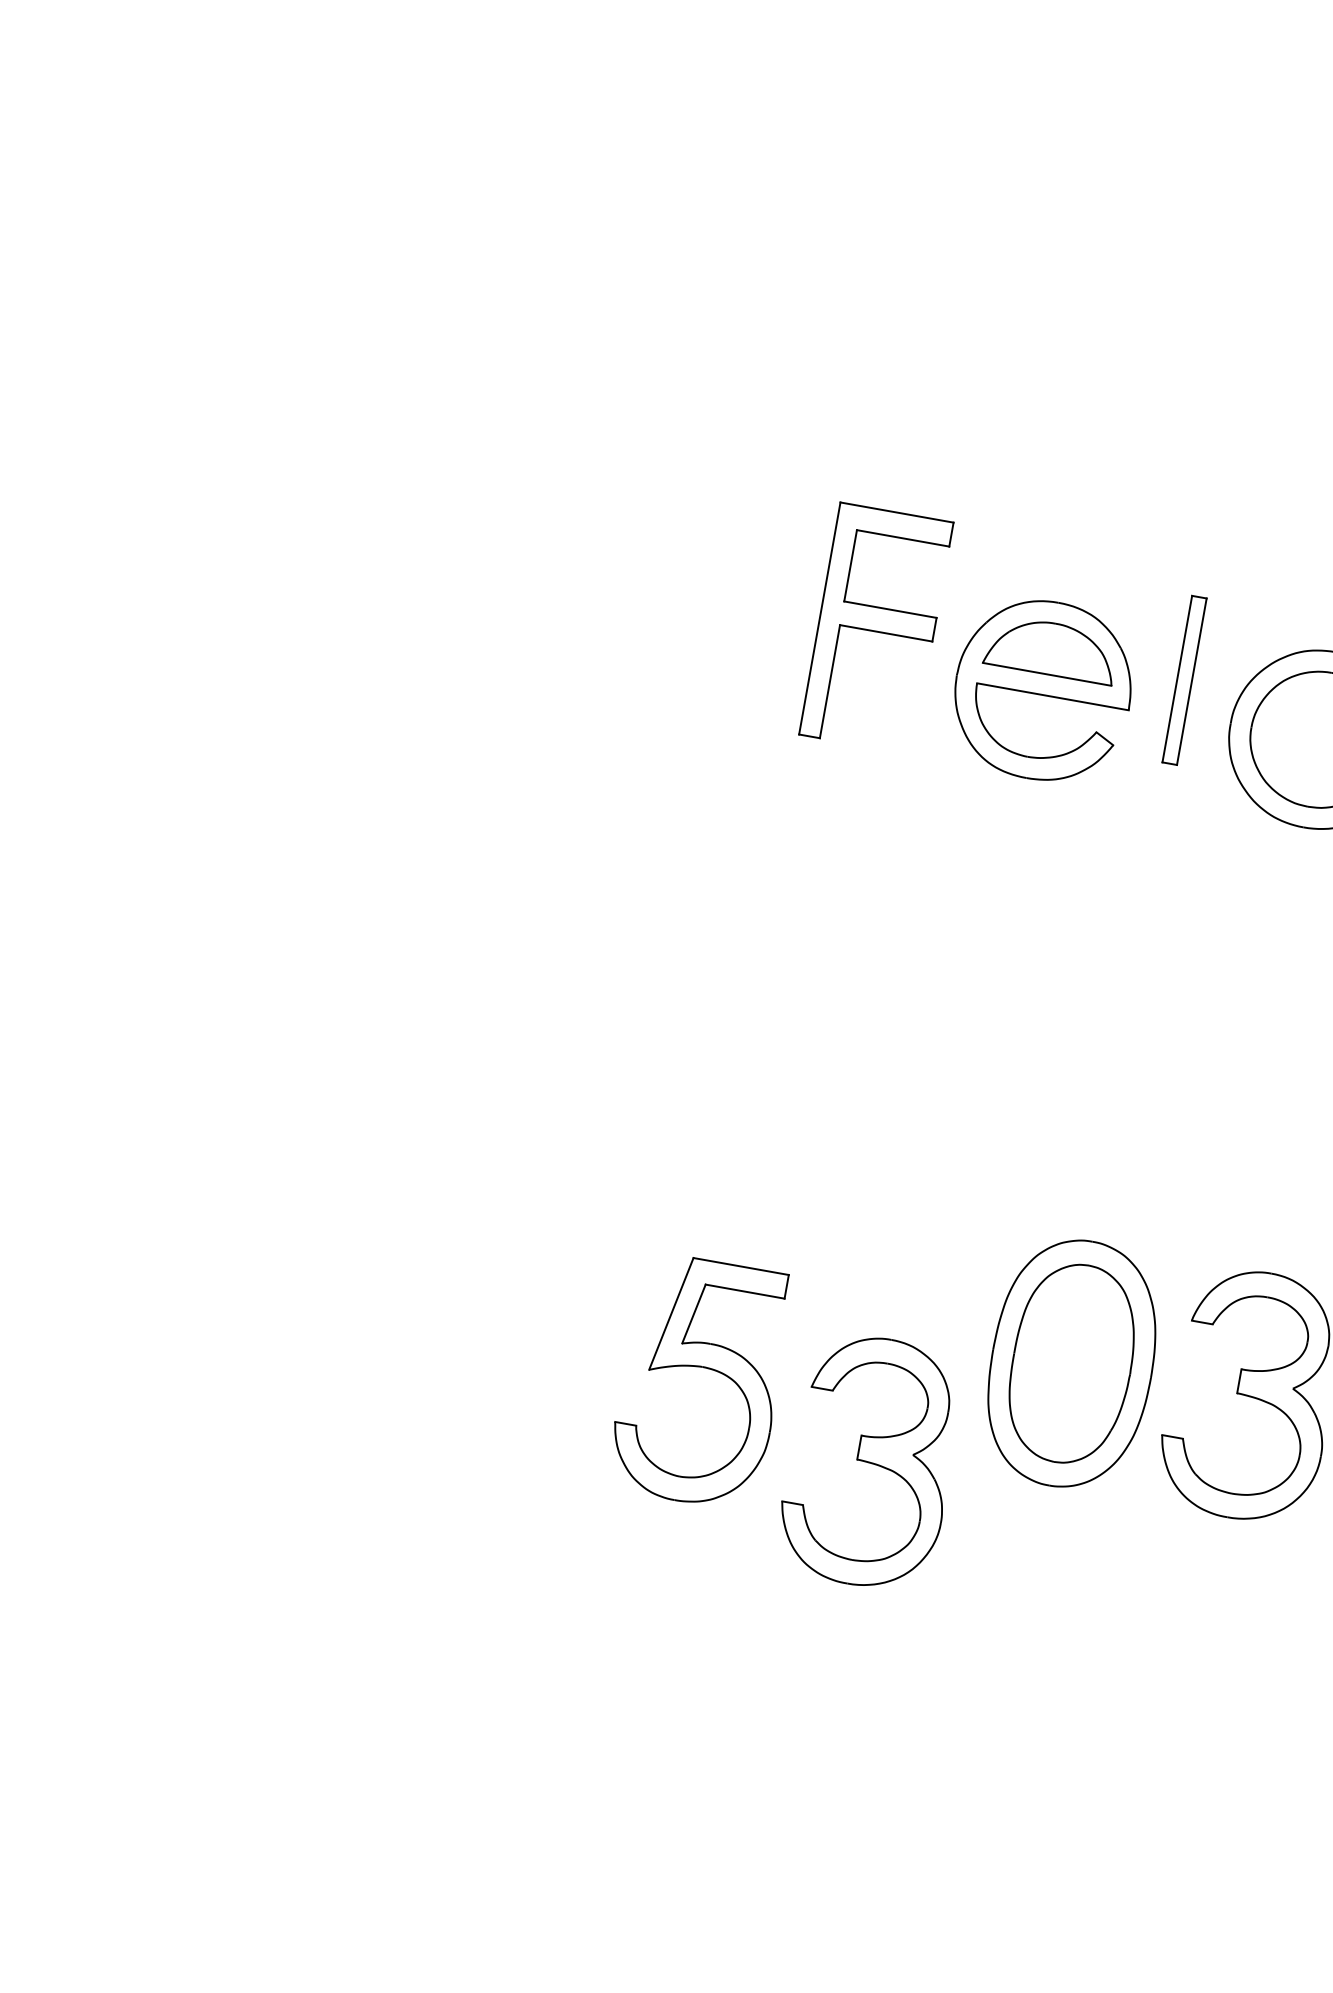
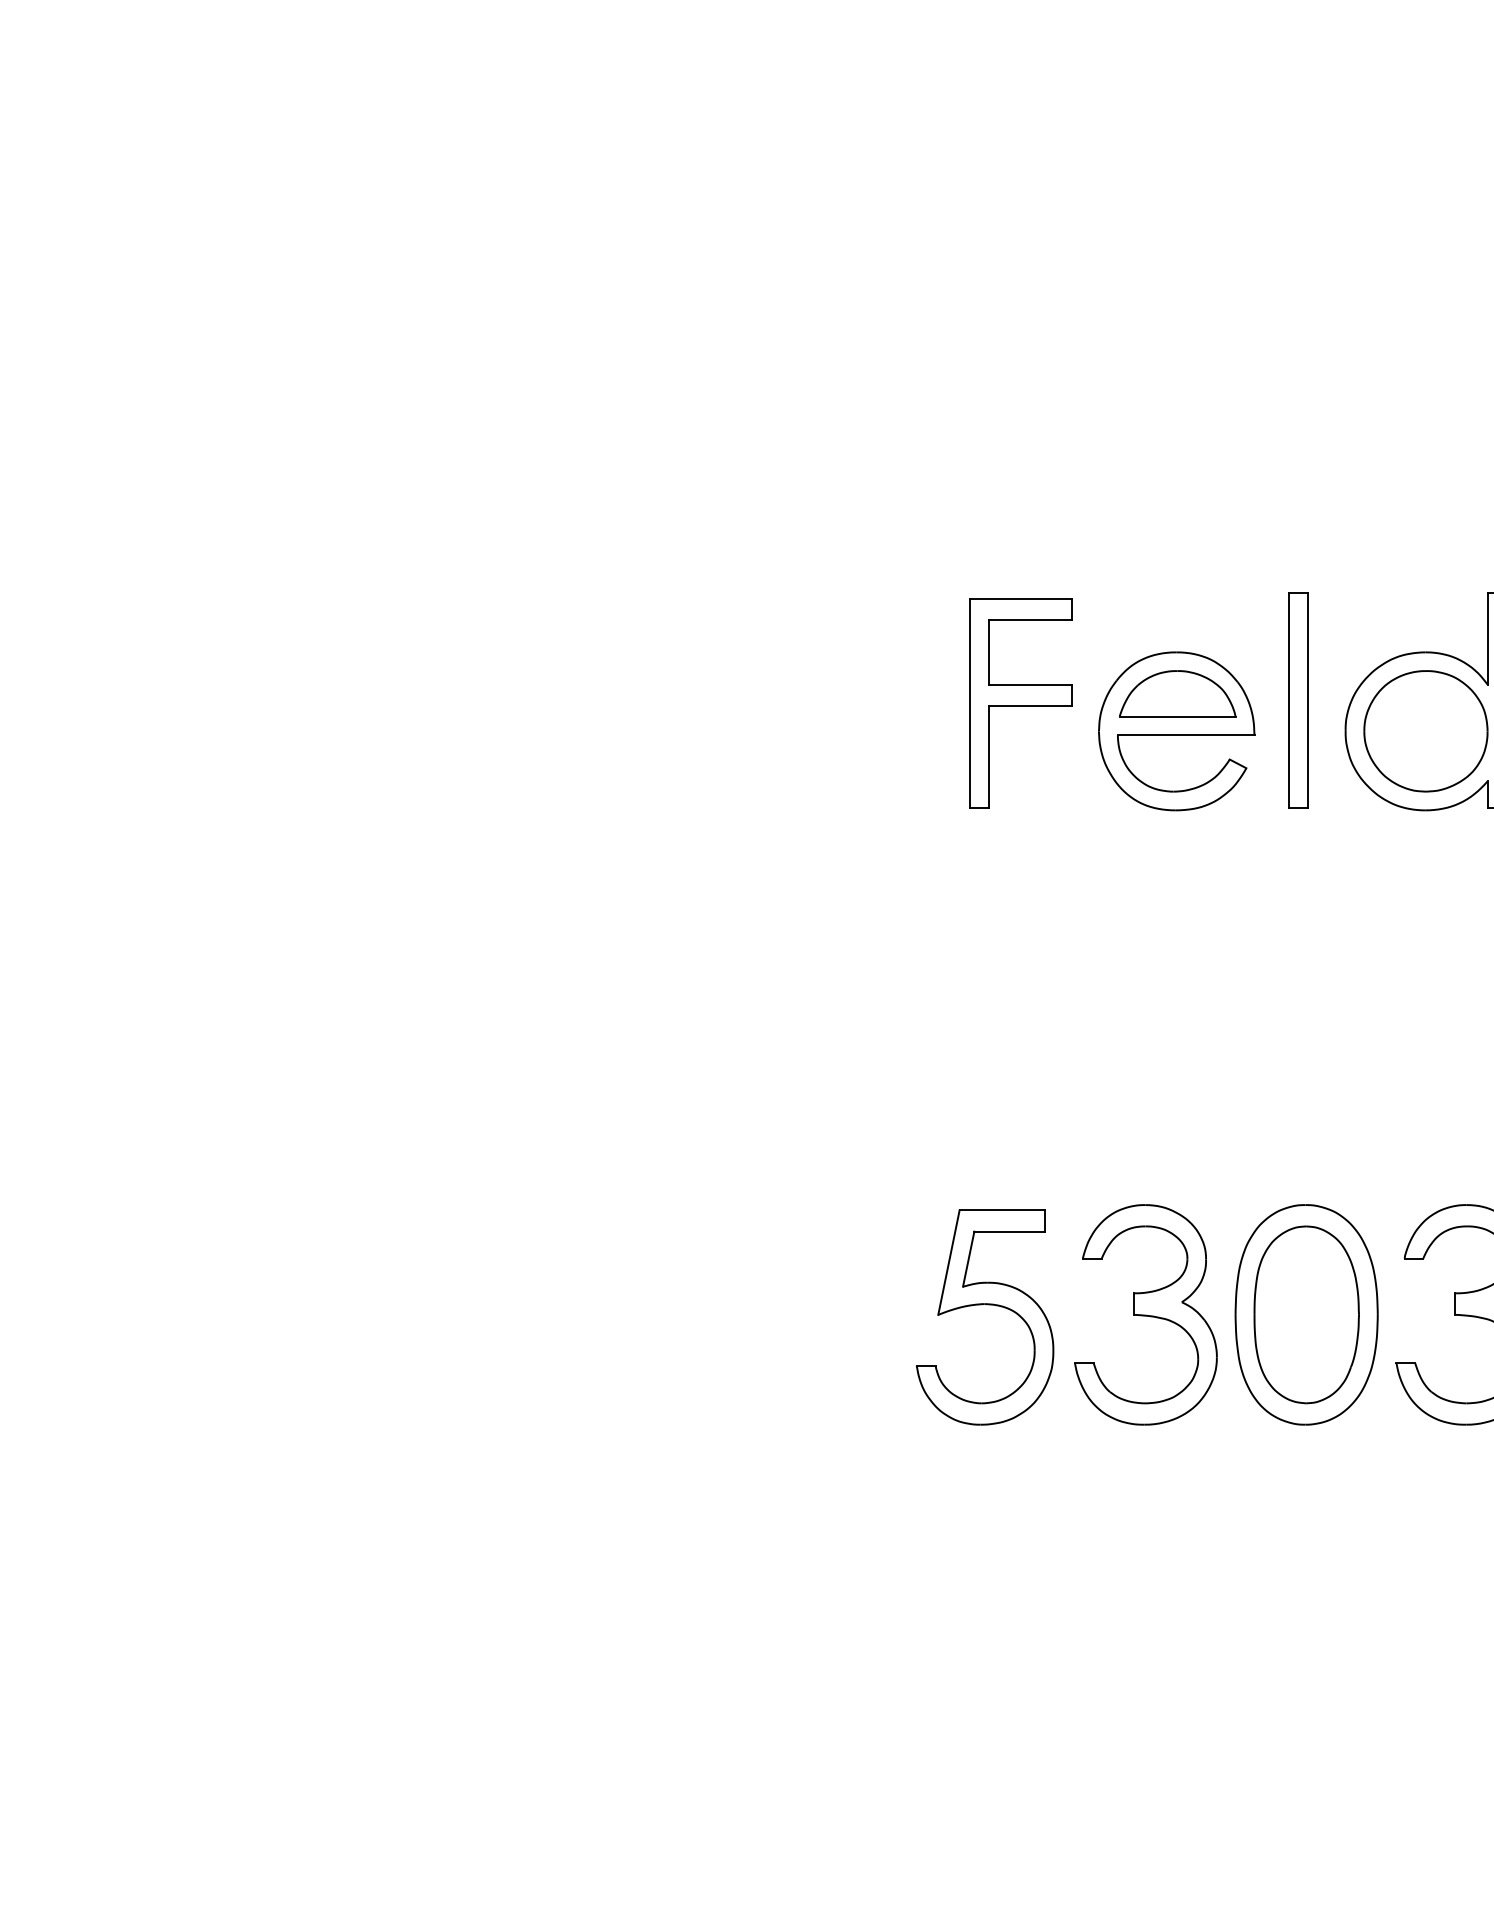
part: (1184, 680) -> (1298, 700), size x1.43
part: (705, 1369) -> (987, 1305), moved
part: (870, 1461) -> (1145, 1314), moved

